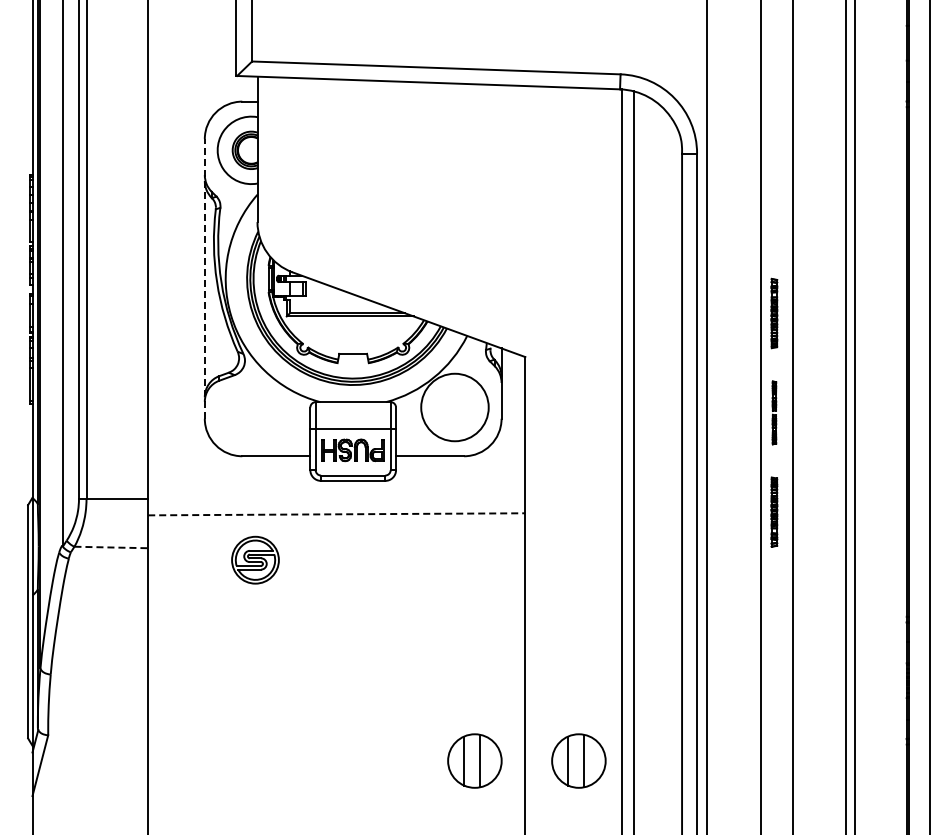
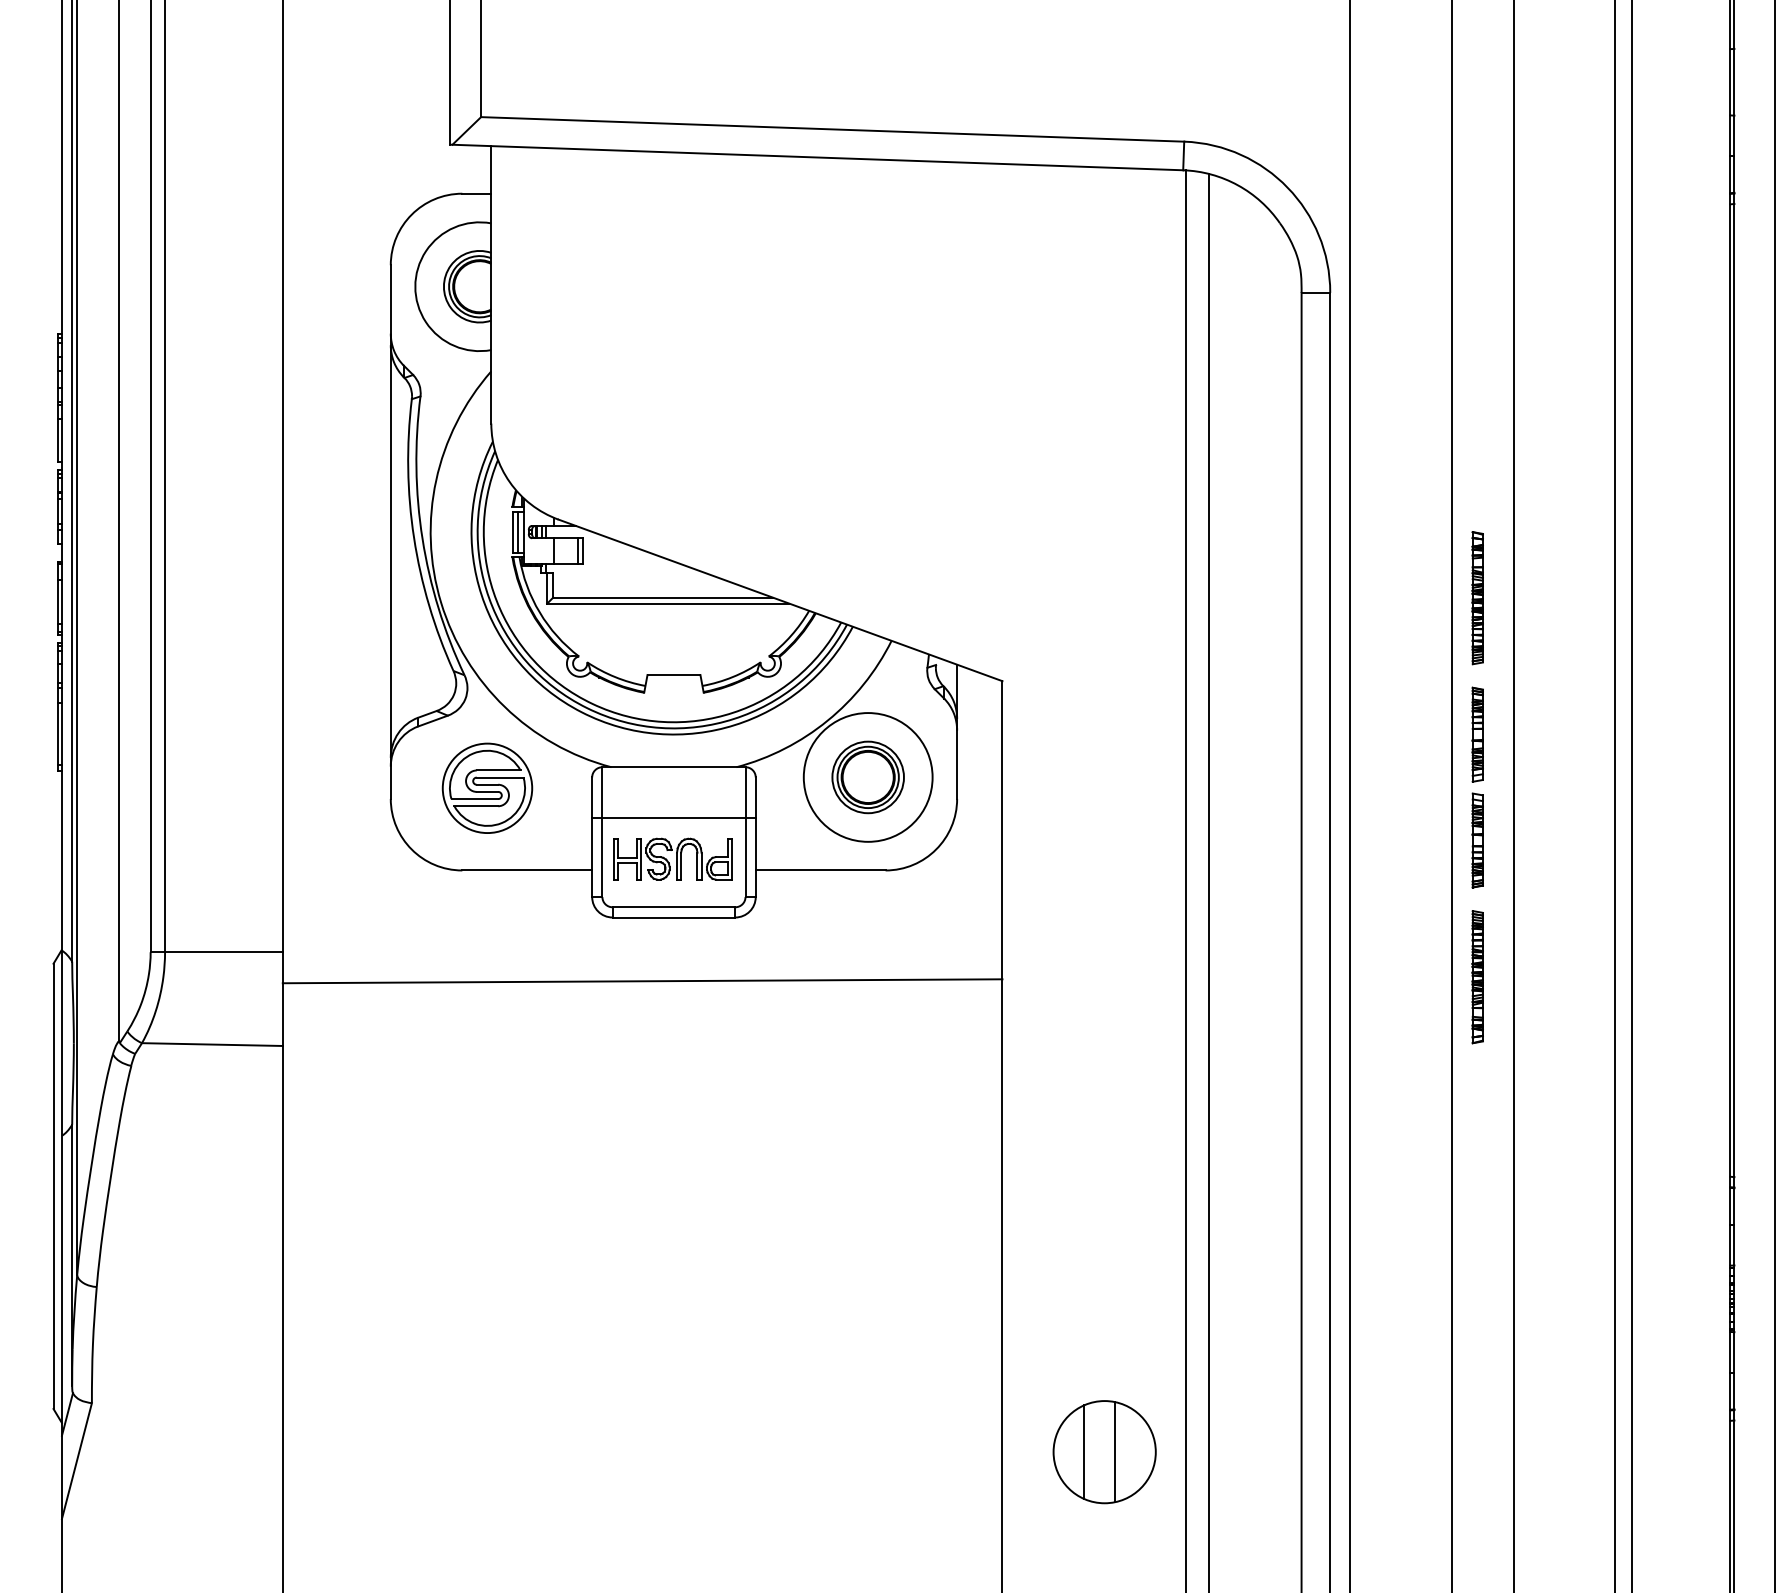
line: (204, 278) -> (390, 531), dashed -> solid
part: (454, 407) -> (867, 777), added
part: (774, 412) -> (1477, 786), size x1.67
line: (336, 514) -> (642, 981), dashed -> solid
line: (111, 547) -> (212, 1044), dashed -> solid
part: (255, 559) -> (487, 786), moved
part: (474, 760) -> (905, 1451), removed

